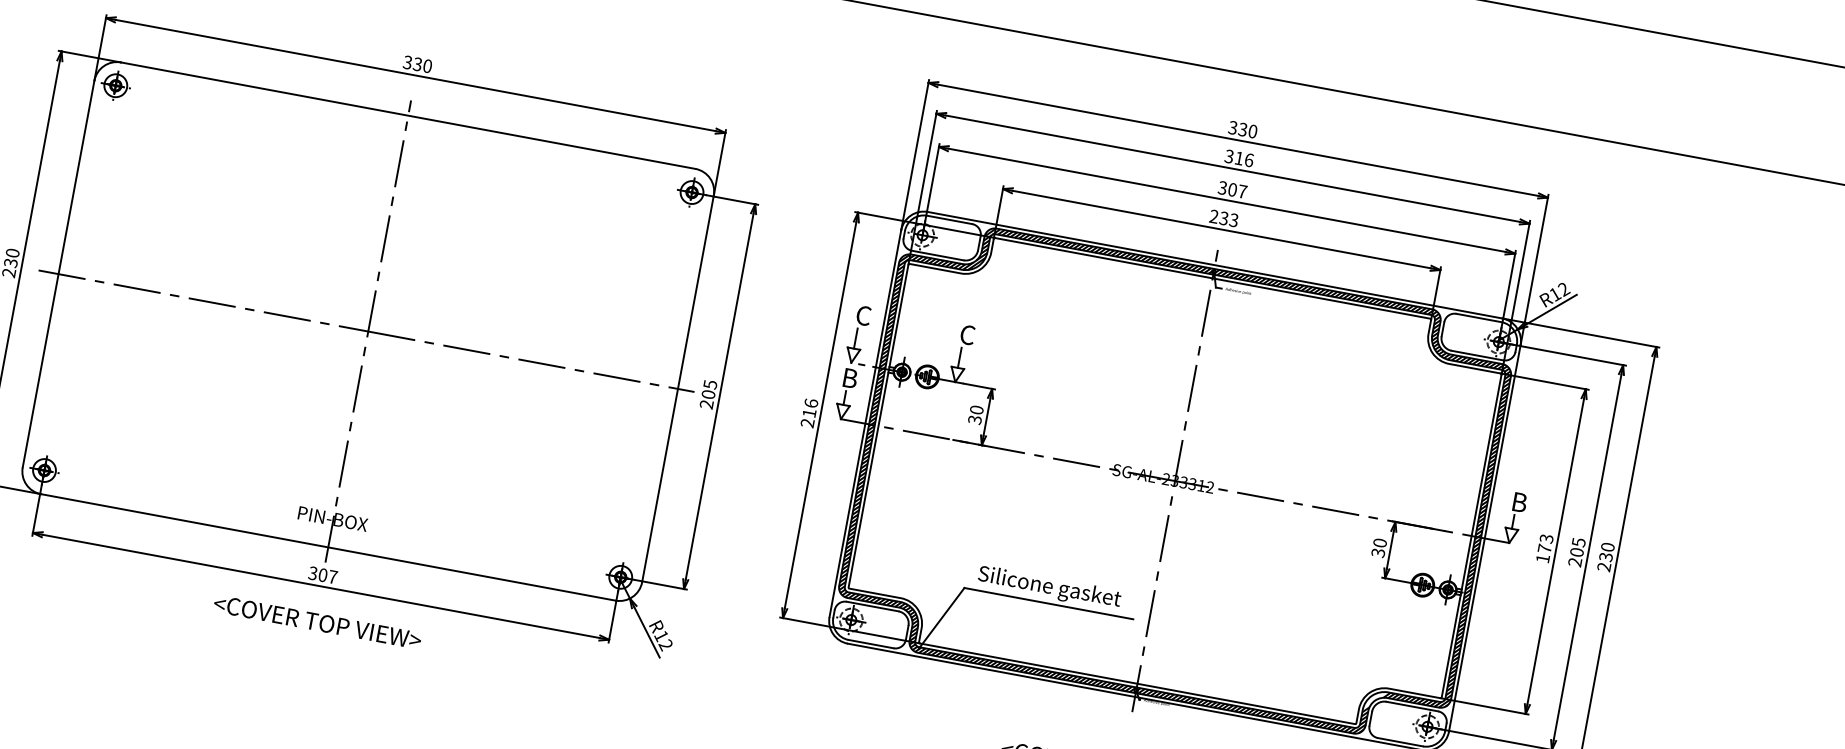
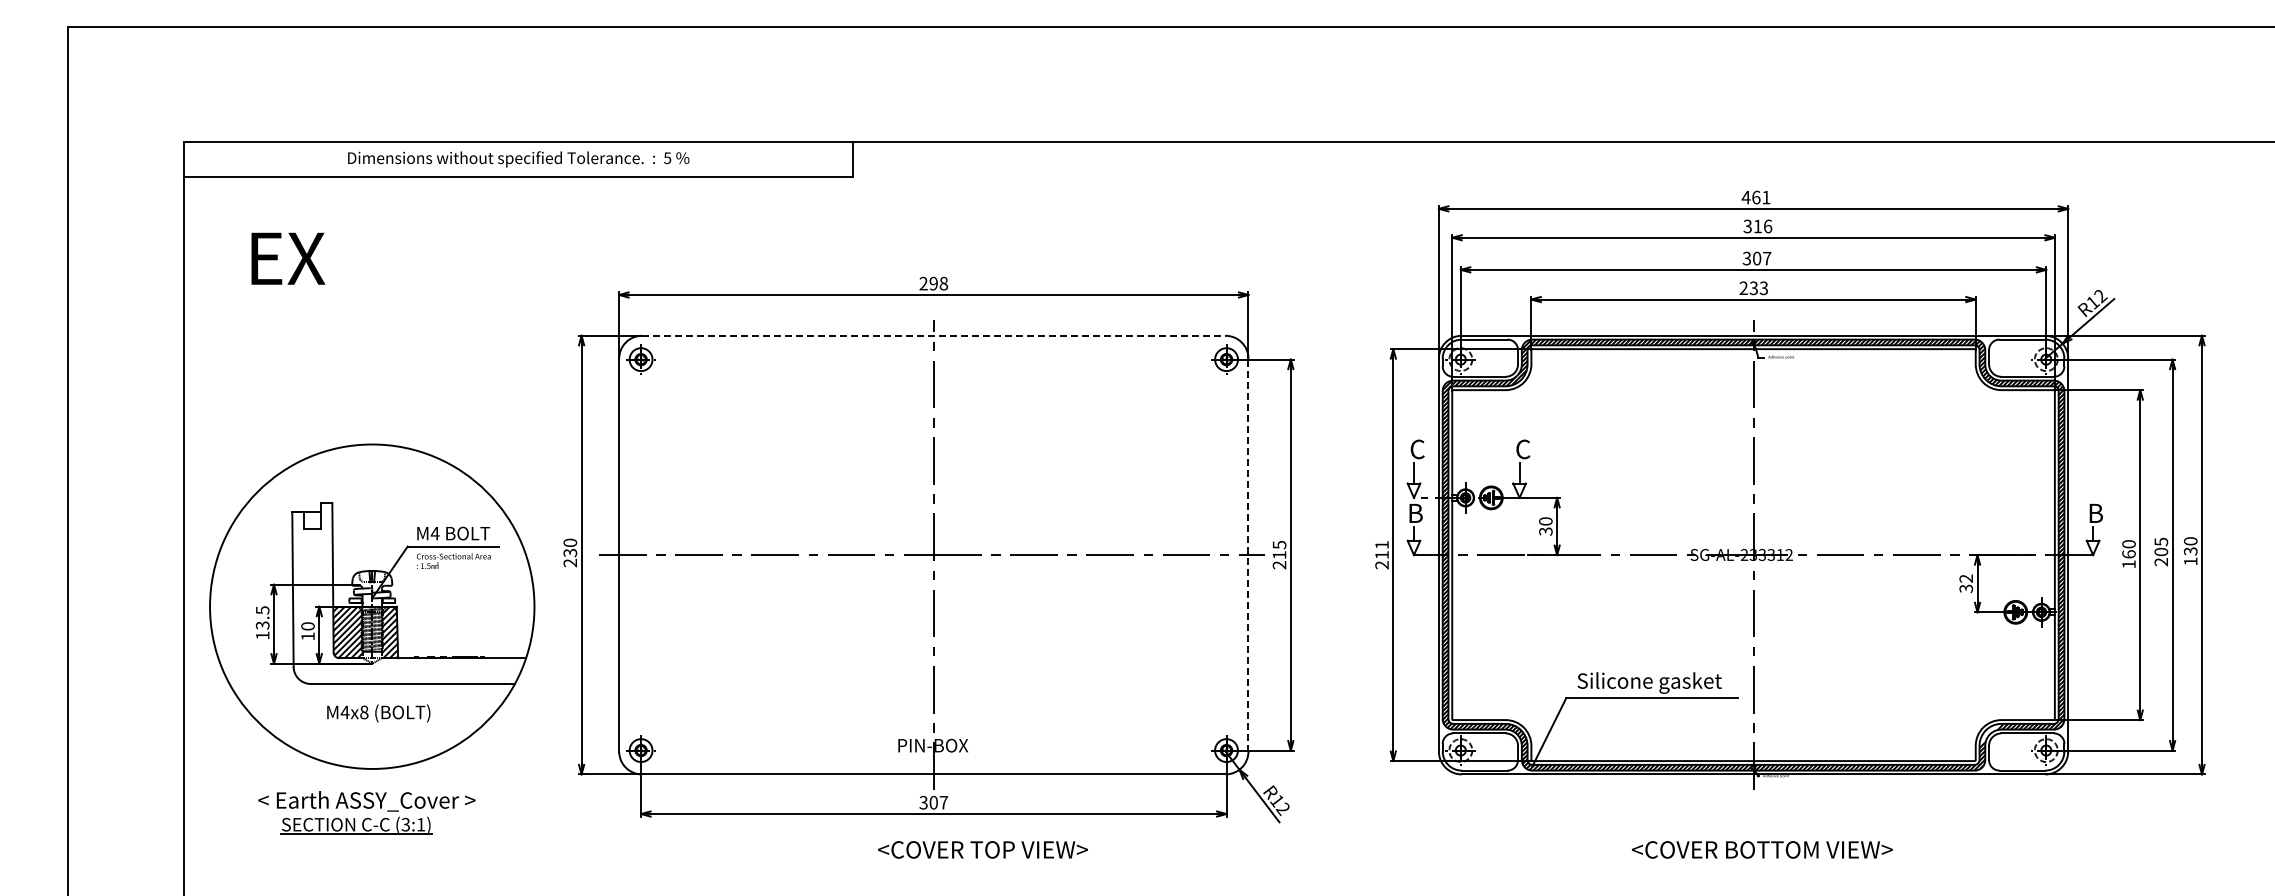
text: (417, 64) -> (933, 283), 330 -> 298
line: (408, 115) -> (933, 335), solid -> dashed
text: (1242, 129) -> (1755, 197), 330 -> 461
line: (678, 388) -> (1248, 554), solid -> dashed
text: (708, 394) -> (1279, 555), 205 -> 215
text: (810, 402) -> (1381, 544), 216 -> 211
text: (1380, 542) -> (1966, 578), 30 -> 32
text: (1545, 543) -> (2128, 549), 173 -> 160
text: (1603, 567) -> (2190, 561), 230 -> 130
text: (317, 621) -> (982, 849), moved

